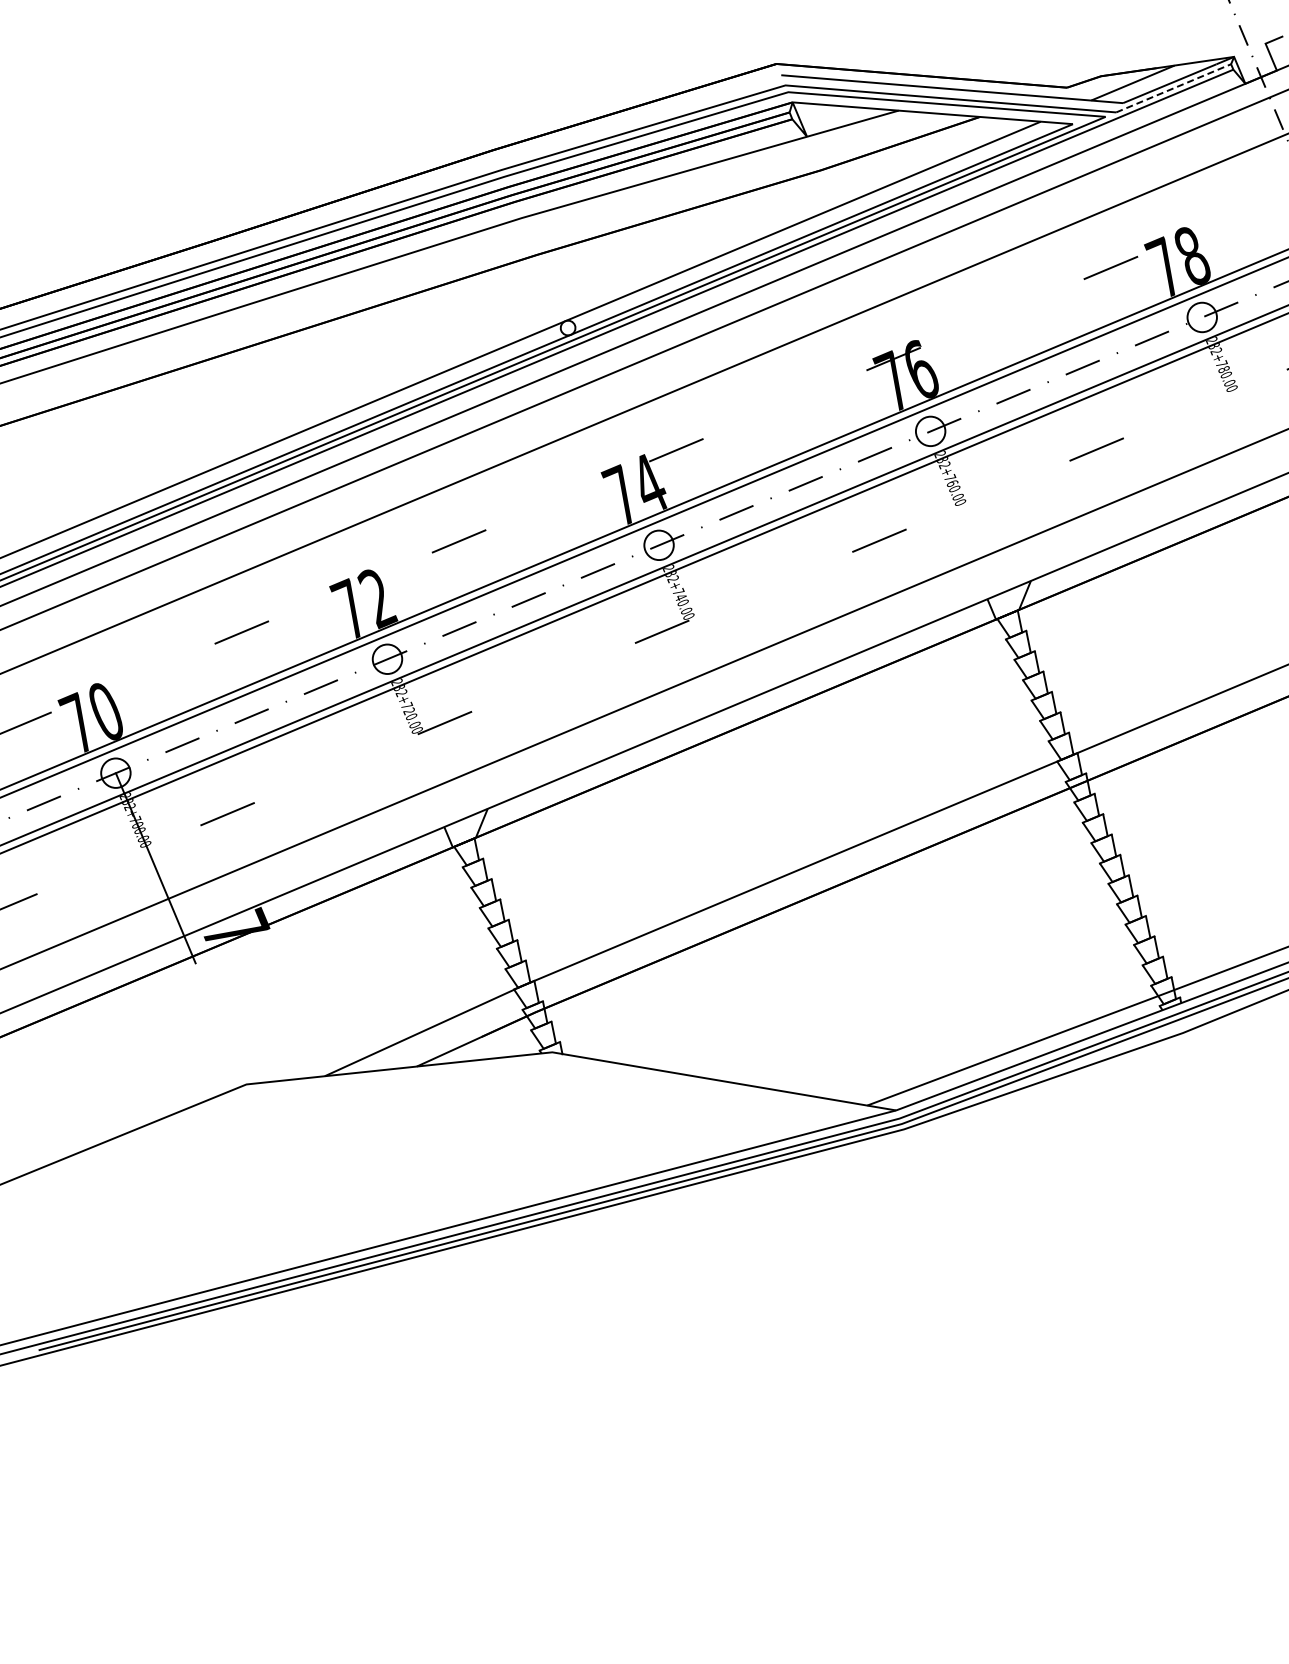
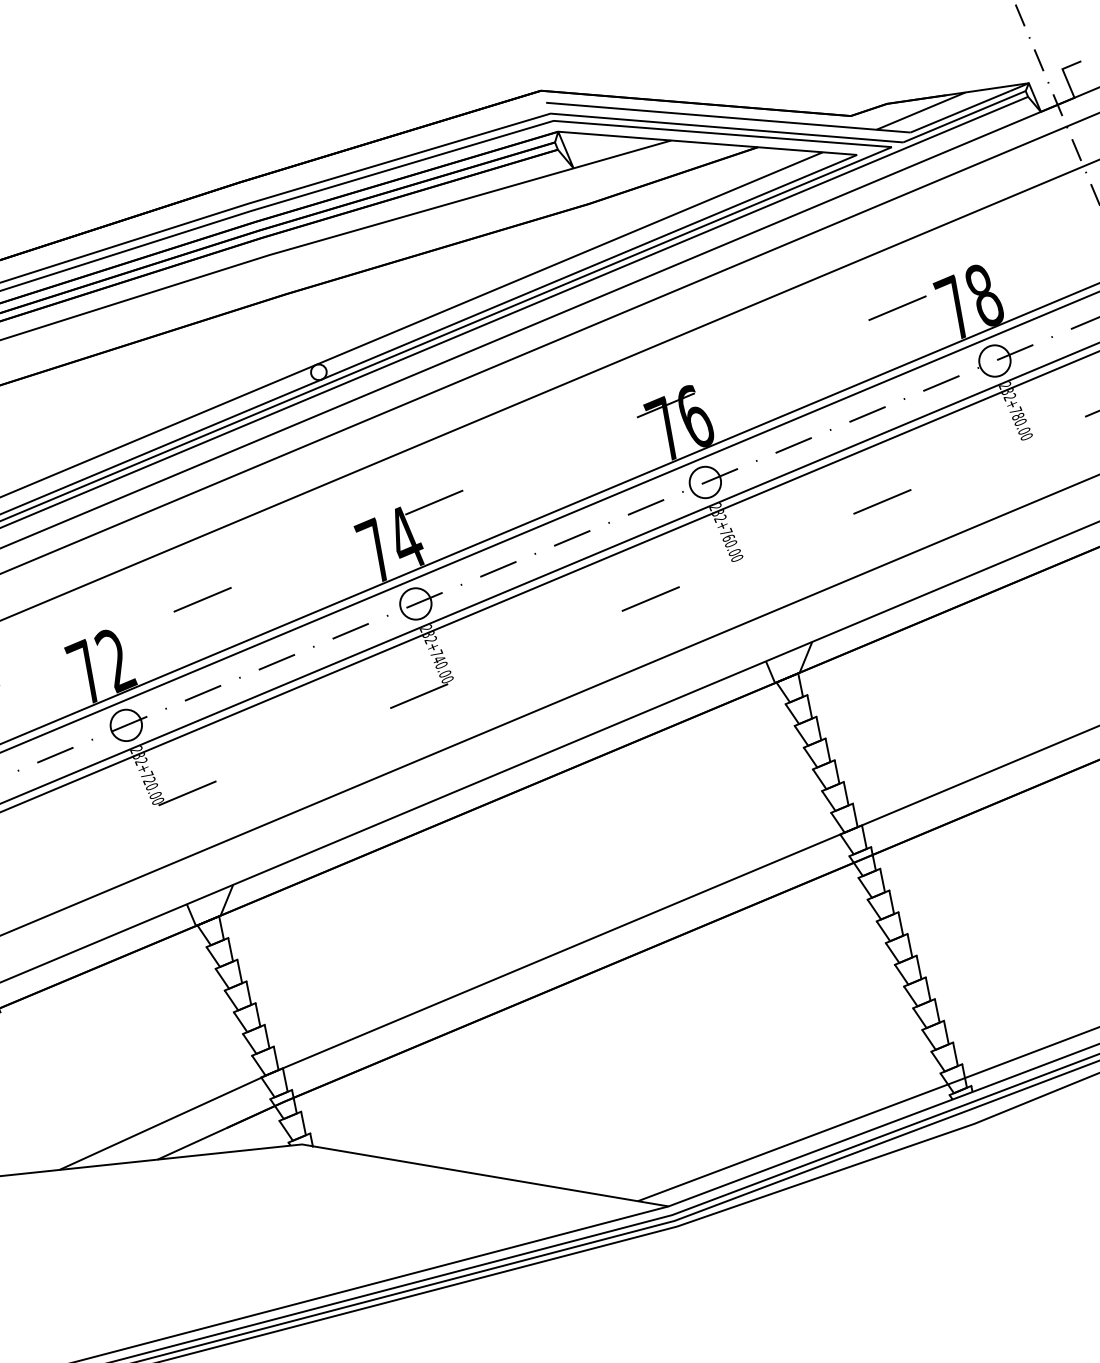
line: (1174, 88) -> (965, 116), dashed -> solid

